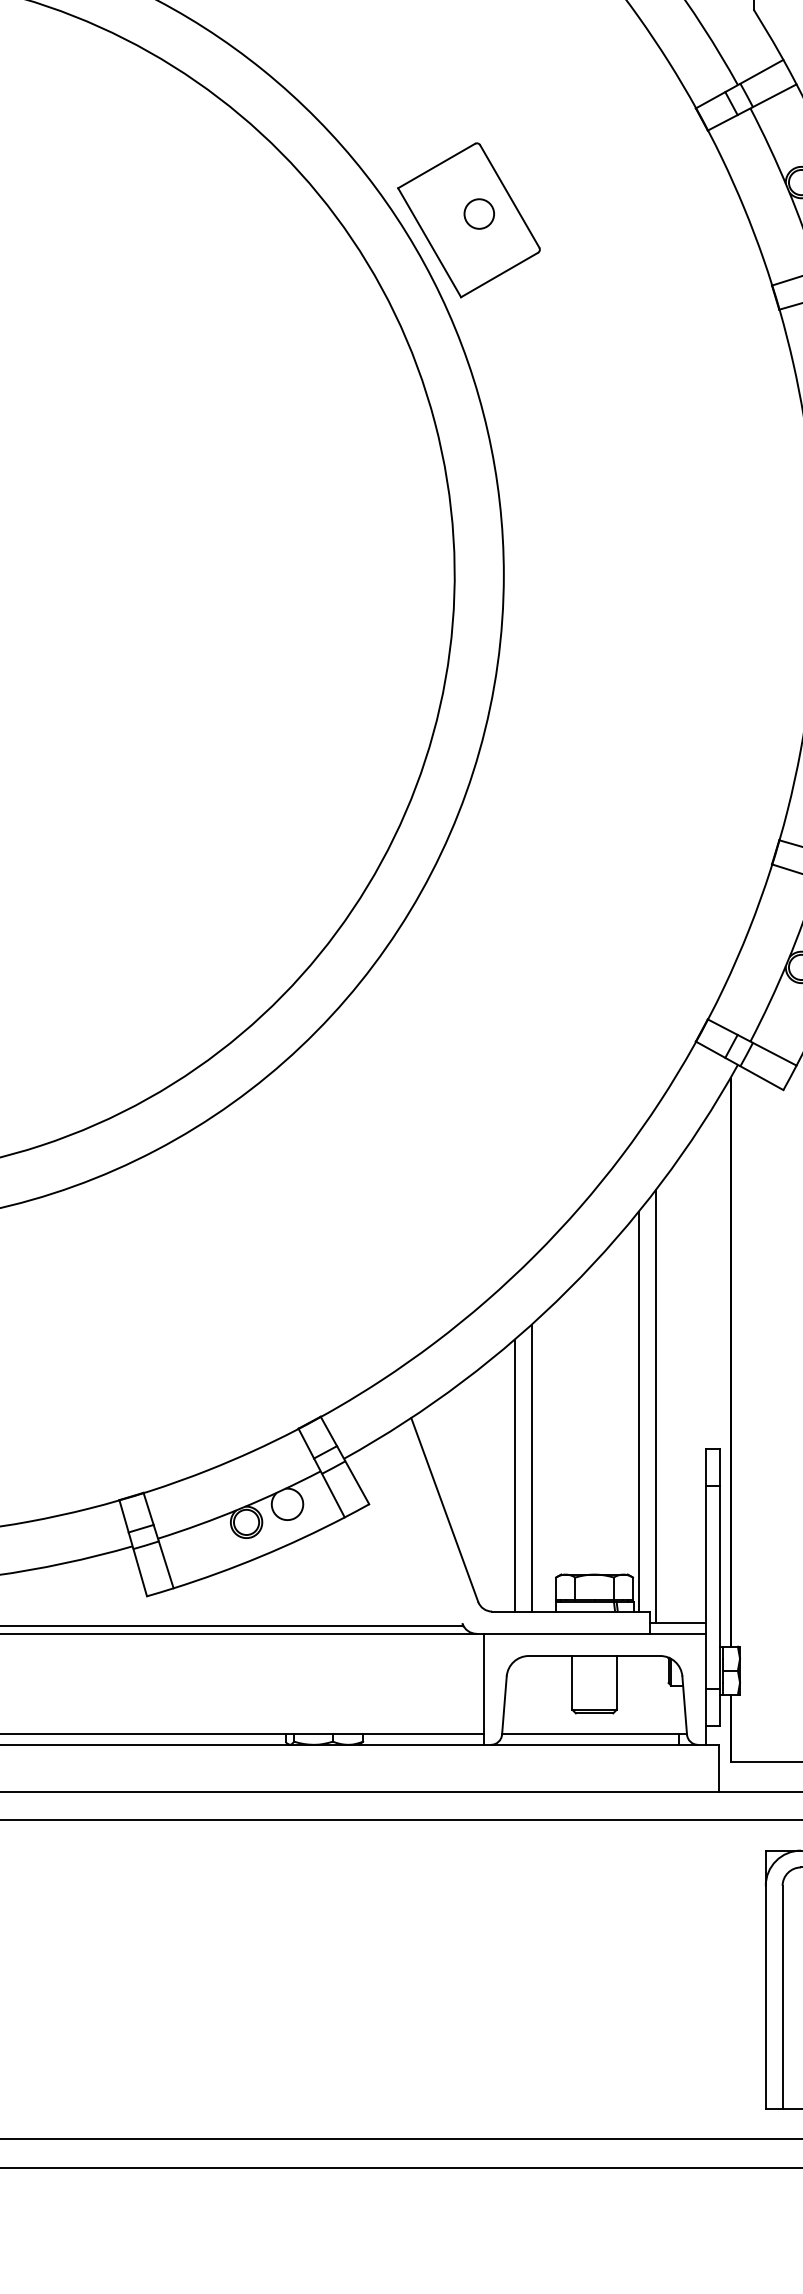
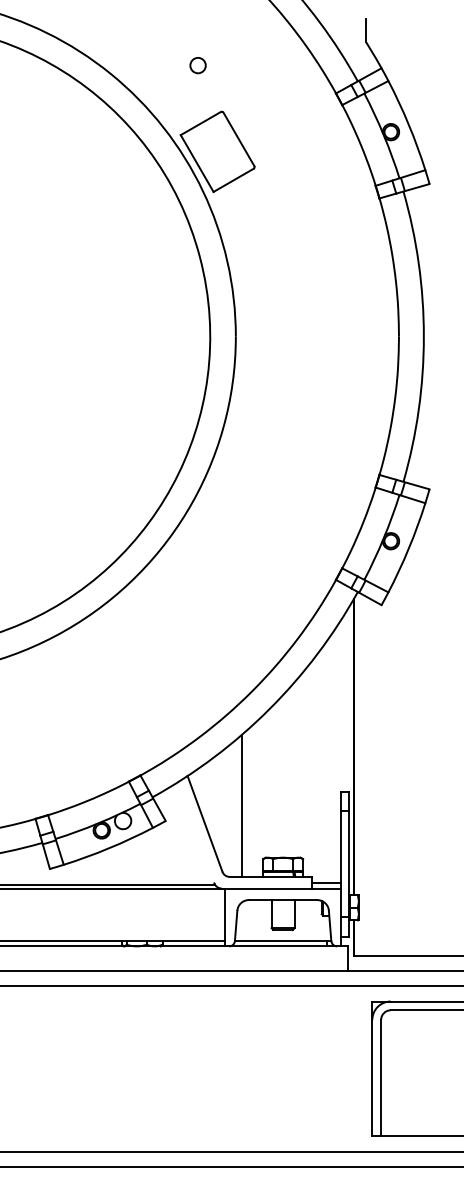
circle: (478, 213) -> (197, 65), moved
line: (656, 1405) -> (315, 769), removed
line: (639, 1411) -> (306, 772), removed
line: (531, 1466) -> (250, 801), removed

